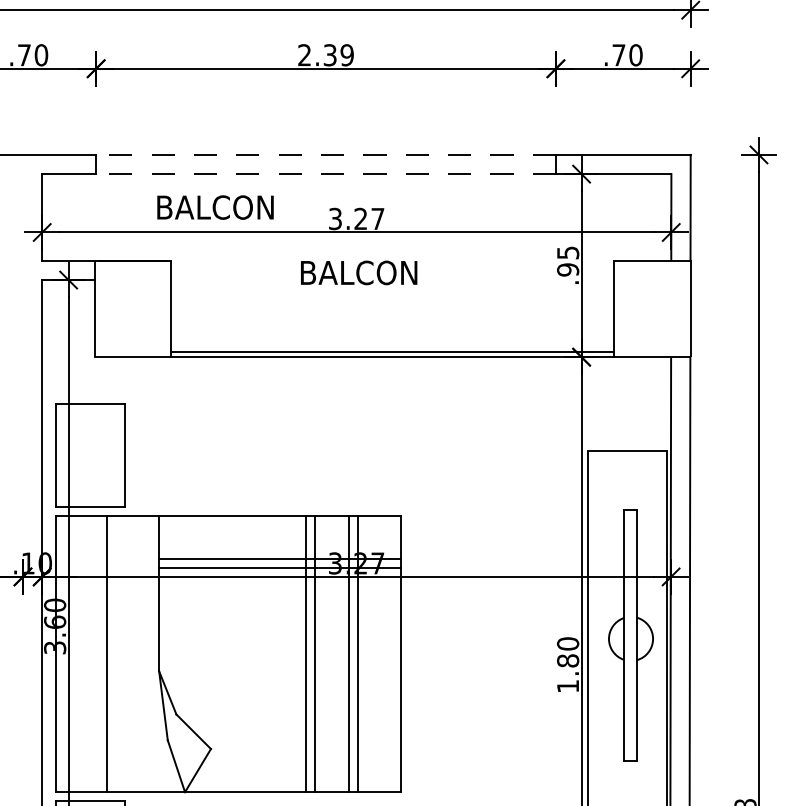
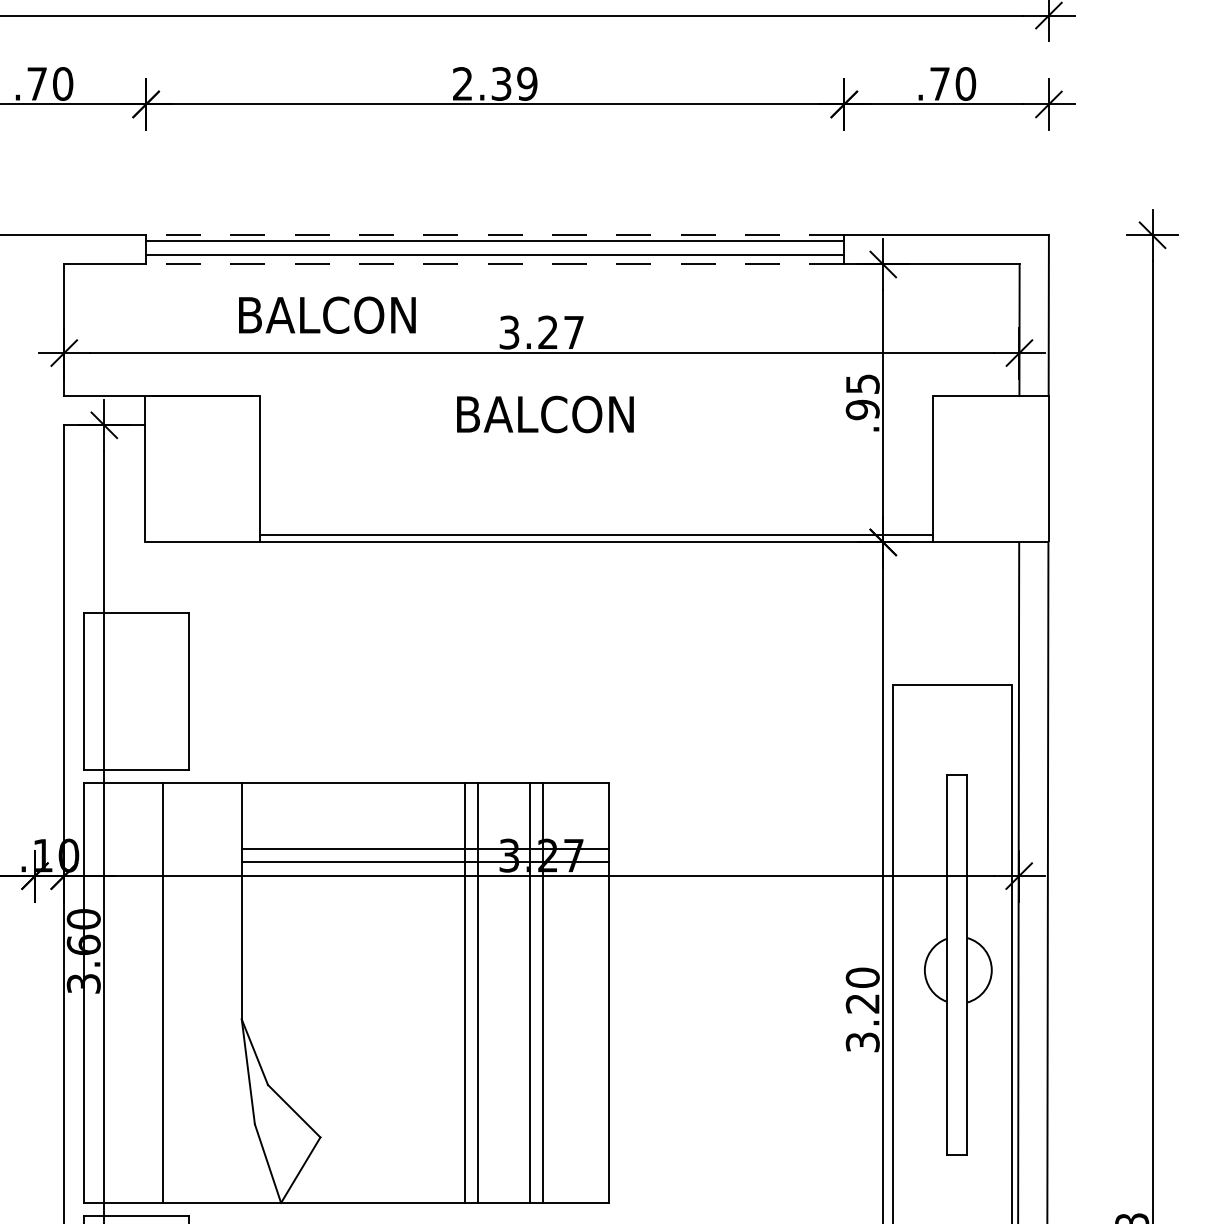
line: (325, 158) -> (494, 240), added
line: (325, 168) -> (494, 255), added
text: (568, 673) -> (863, 1022), 1.80 -> 3.20

